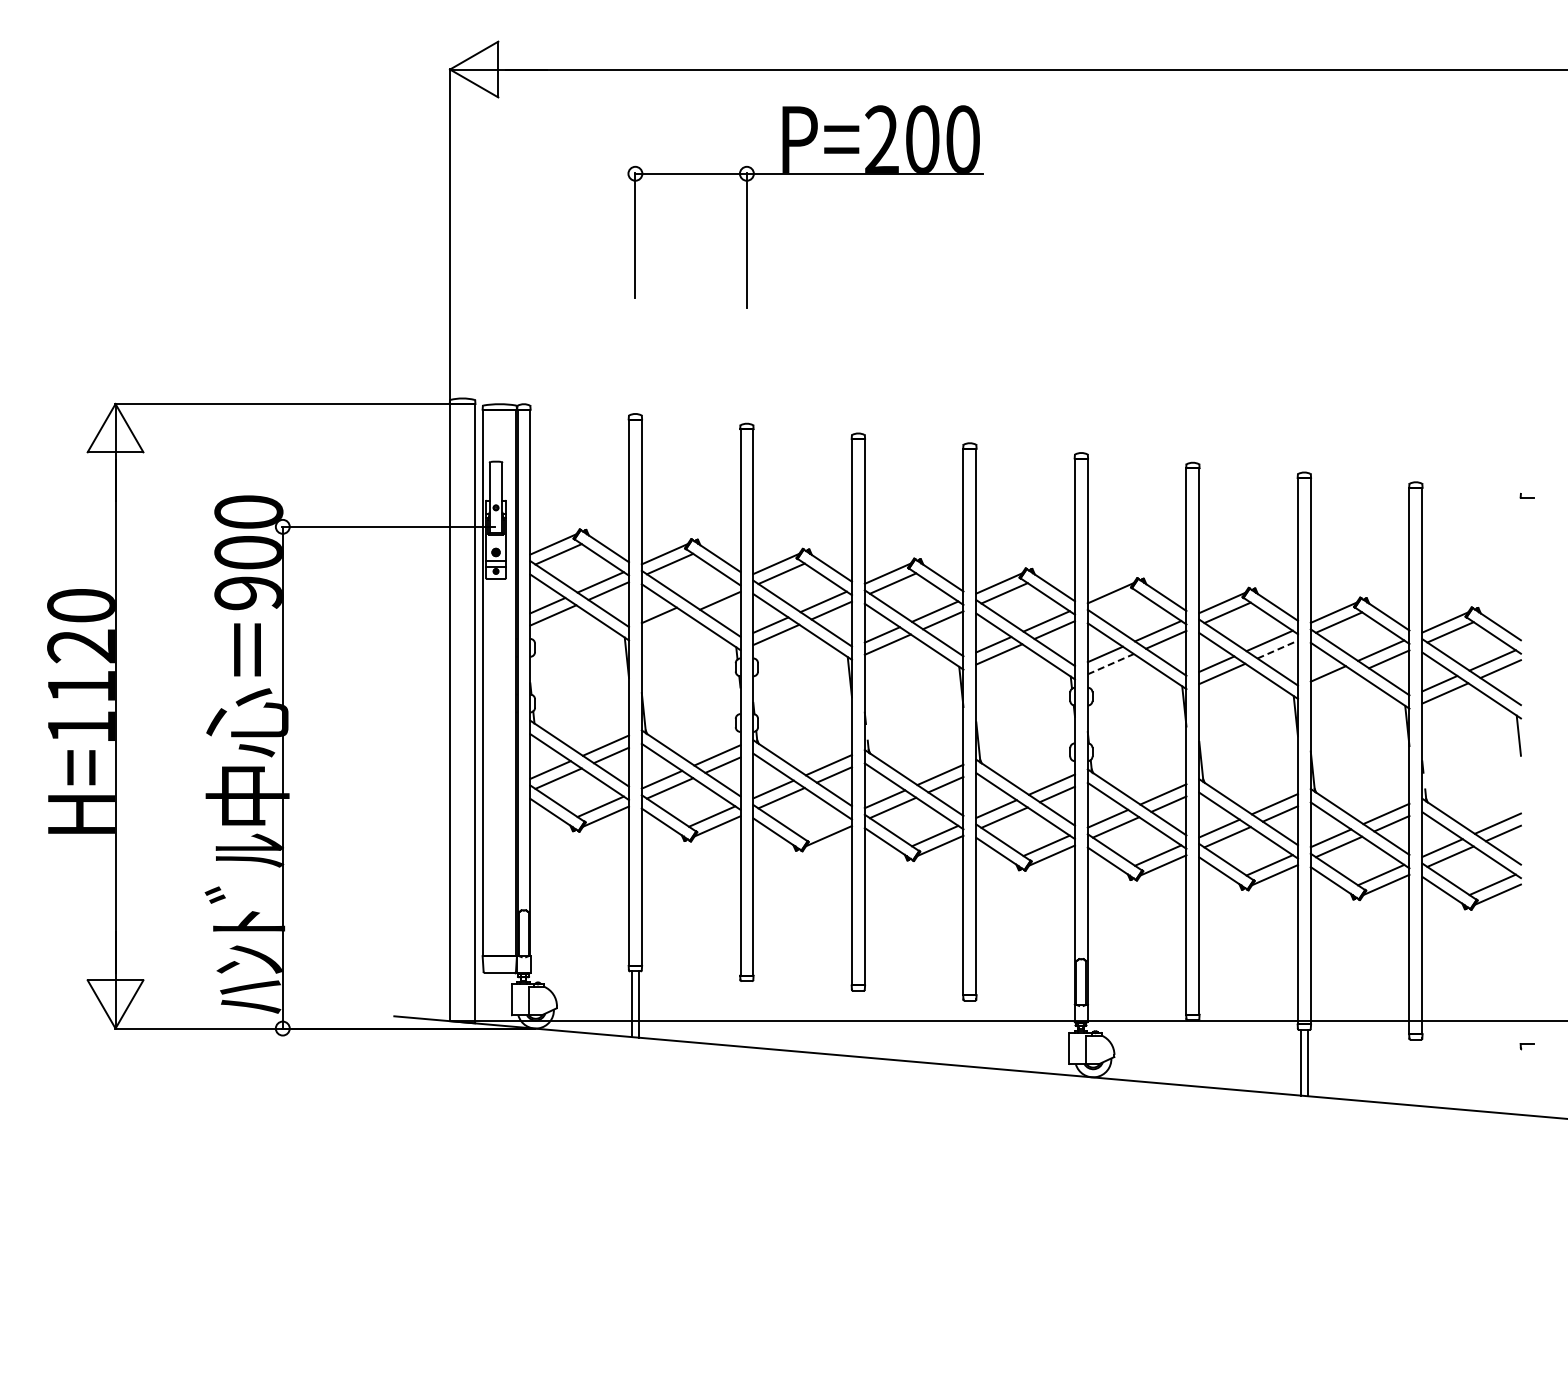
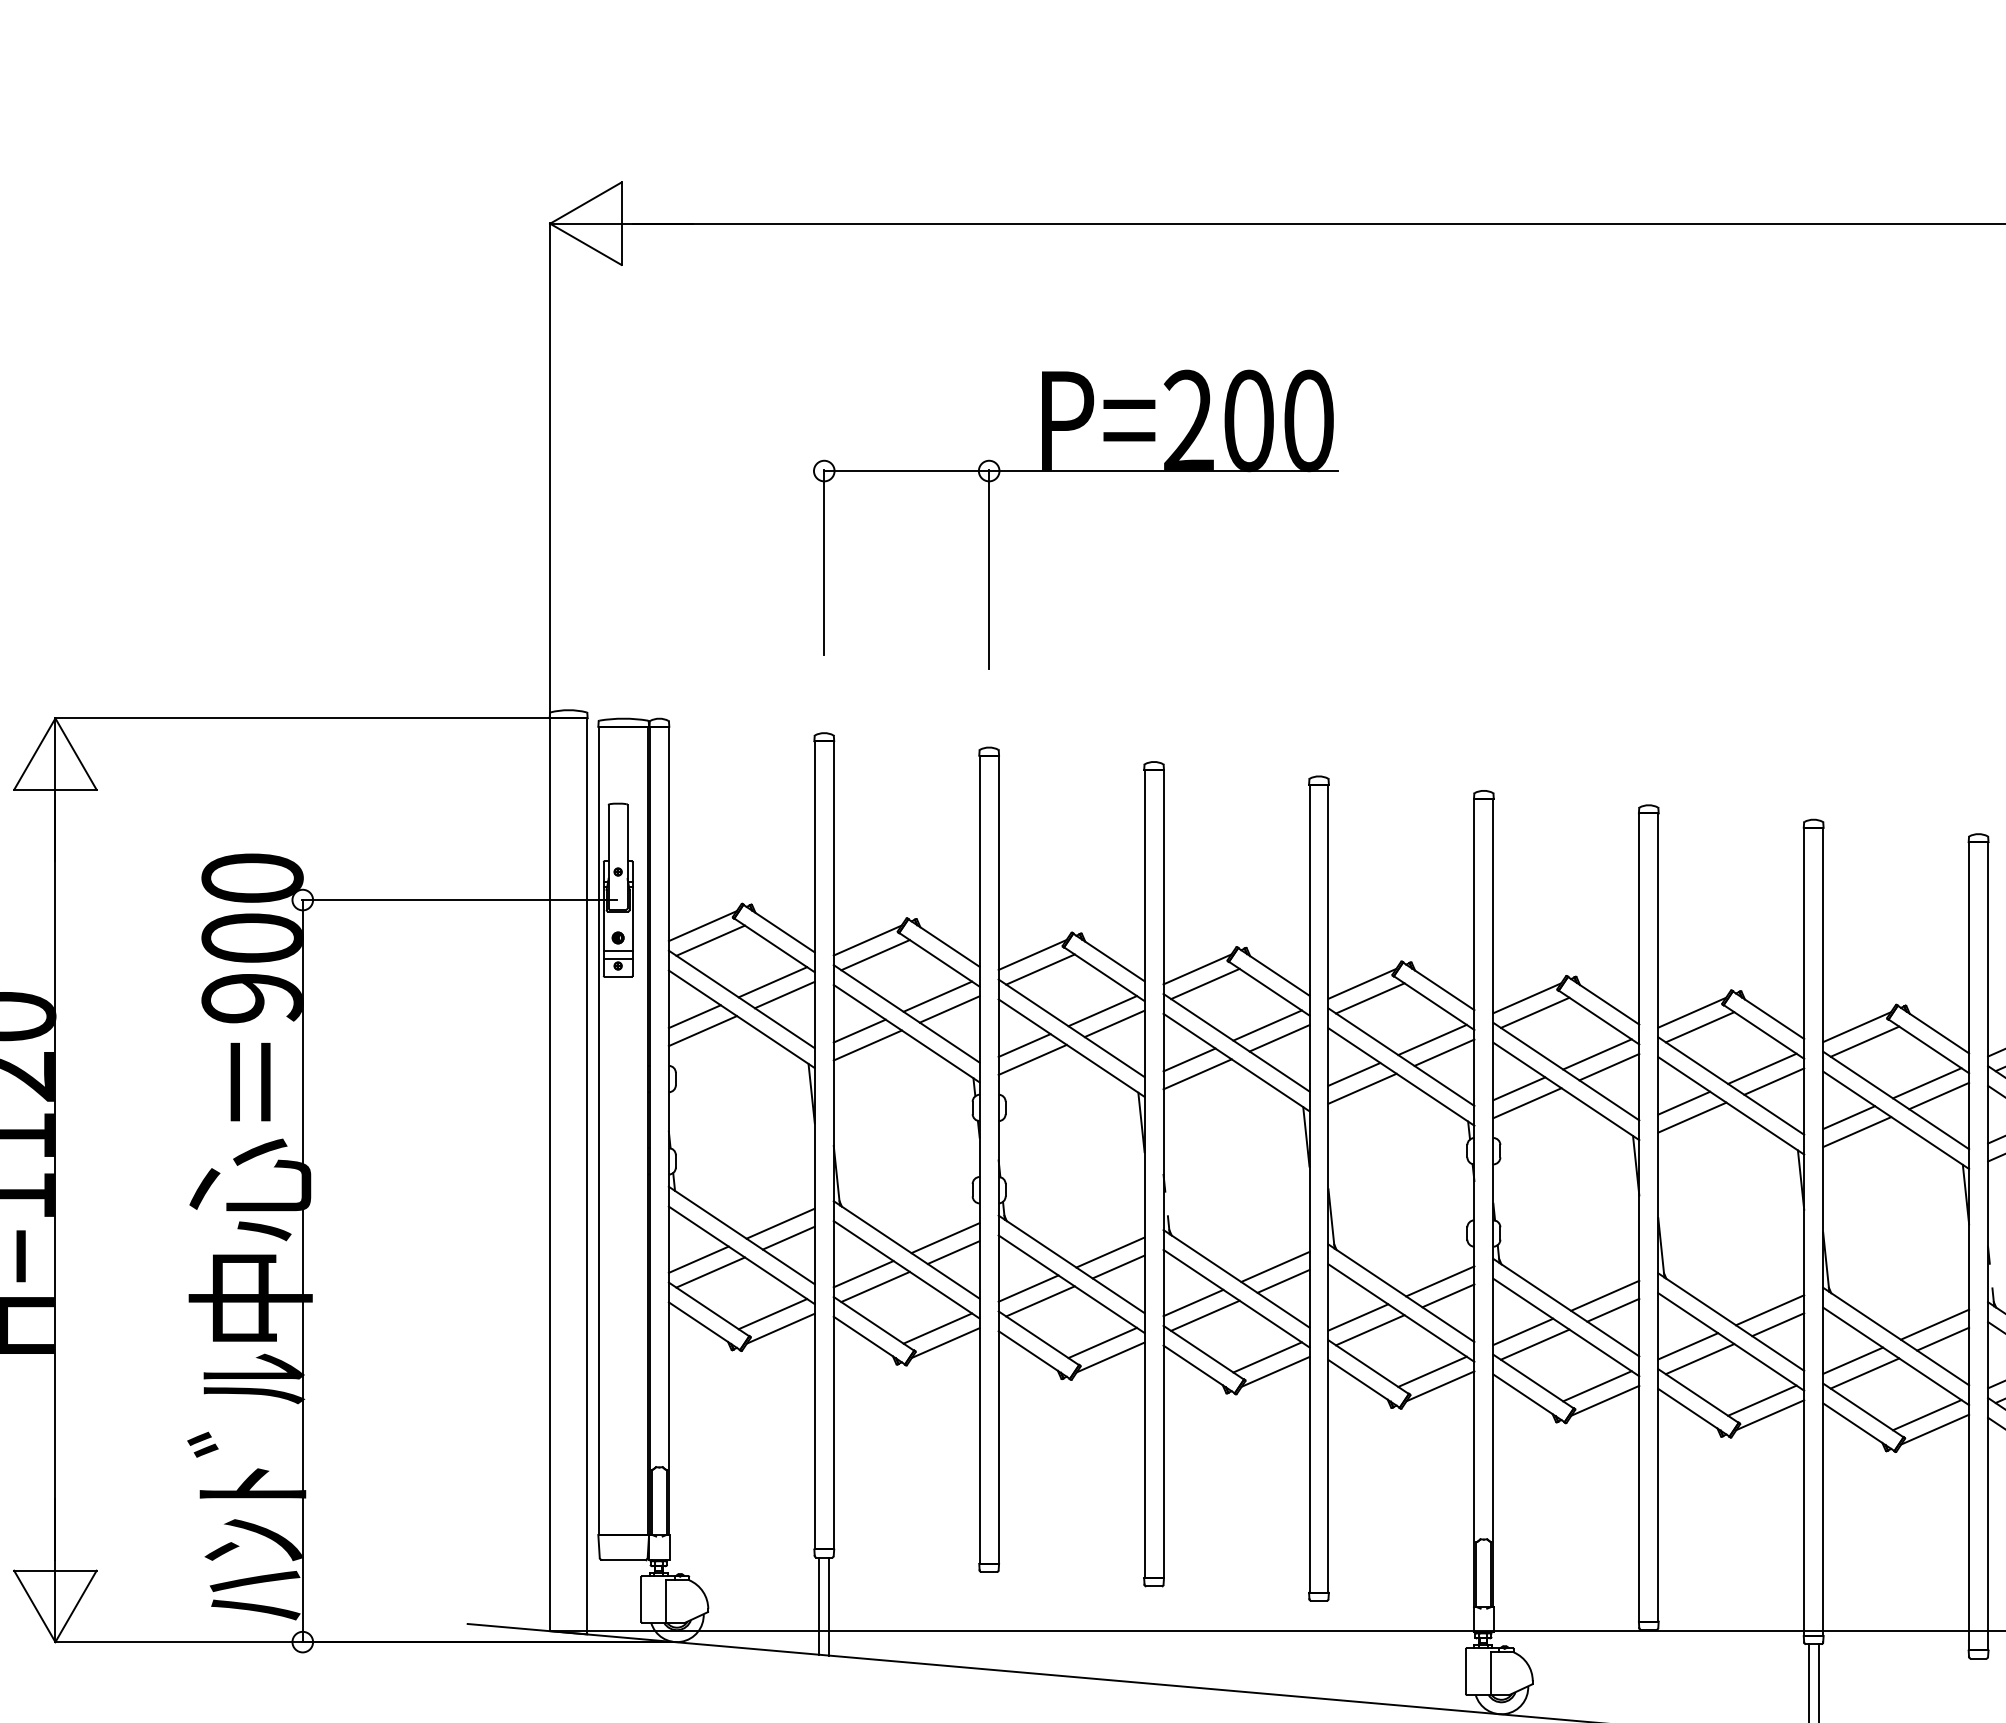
part: (805, 174) -> (1075, 472), moved
line: (712, 591) -> (938, 995), added
line: (1115, 602) -> (1534, 1011), added
line: (664, 625) -> (867, 1045), added
line: (1278, 649) -> (1775, 1081), dashed -> solid
line: (1111, 664) -> (1528, 1103), dashed -> solid
line: (1333, 683) -> (1856, 1131), added
line: (823, 826) -> (1102, 1343), added

